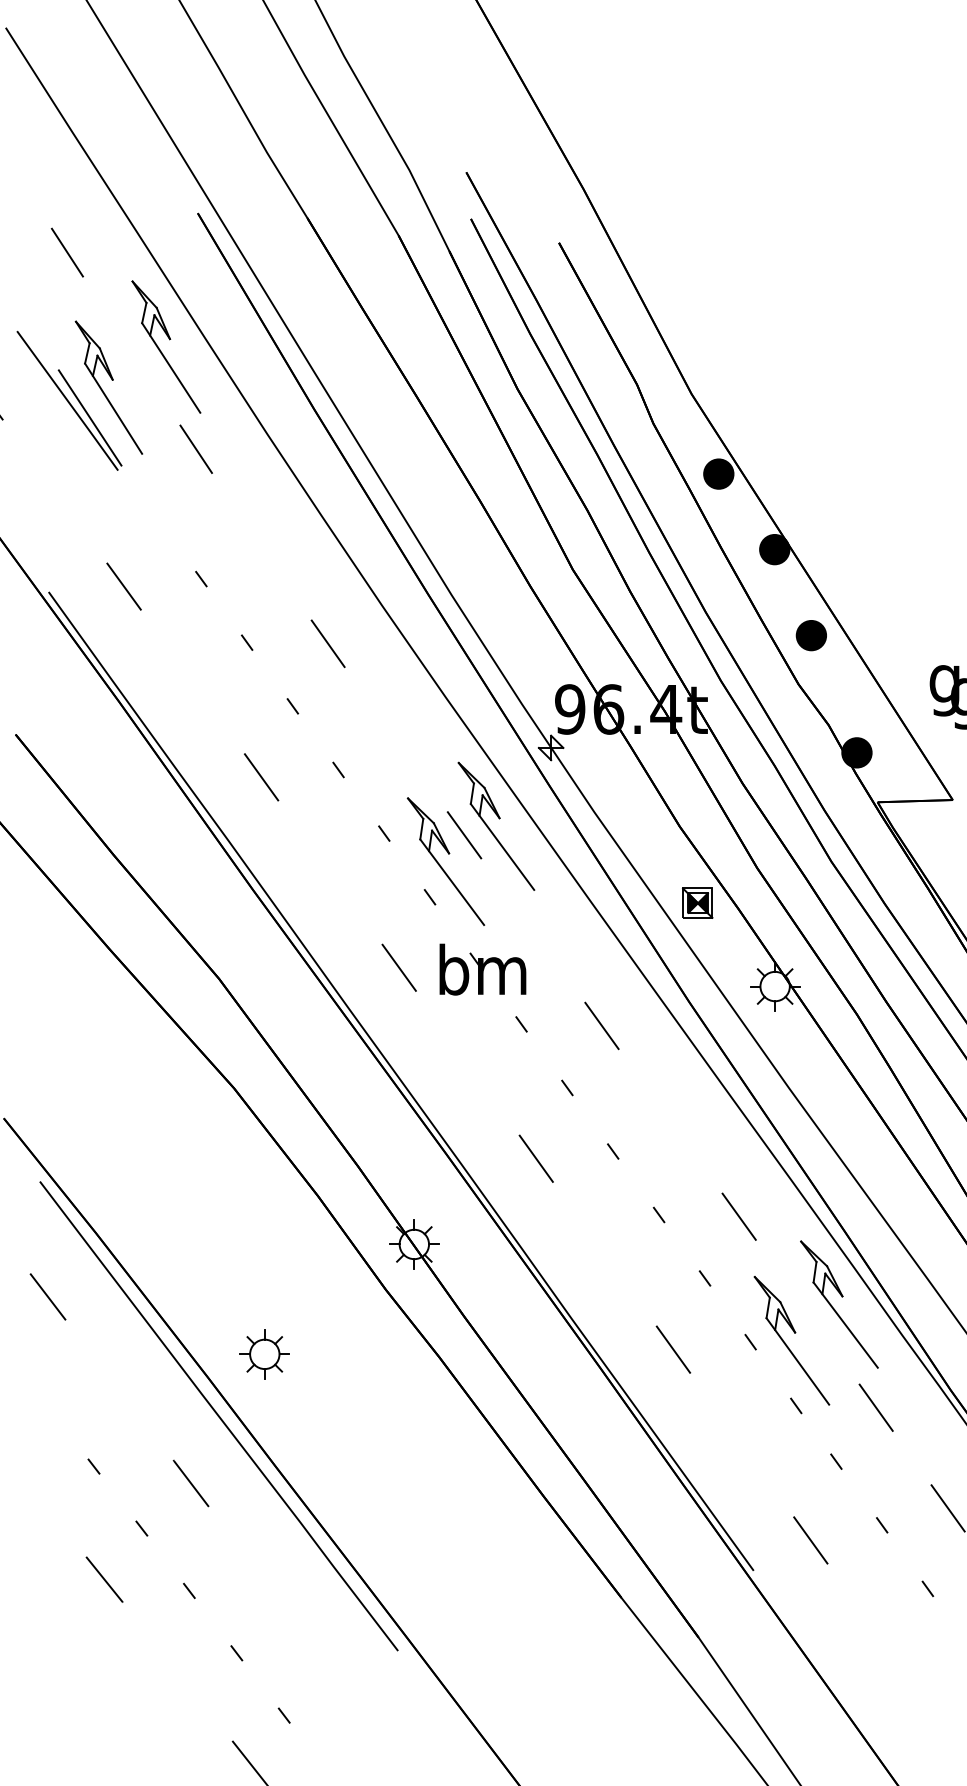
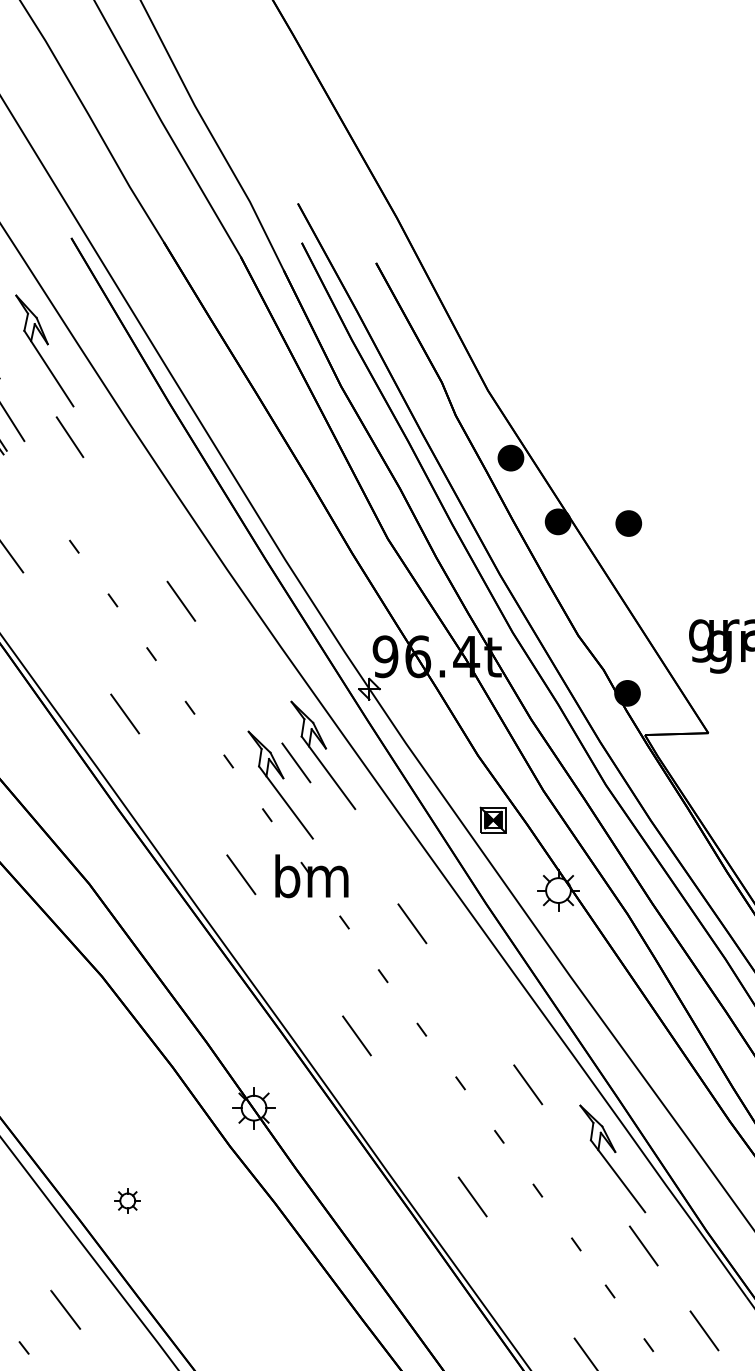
part: (810, 635) -> (627, 523), moved
part: (791, 1340) -> (572, 1189), removed
part: (264, 1354) -> (127, 1201), size x0.6

